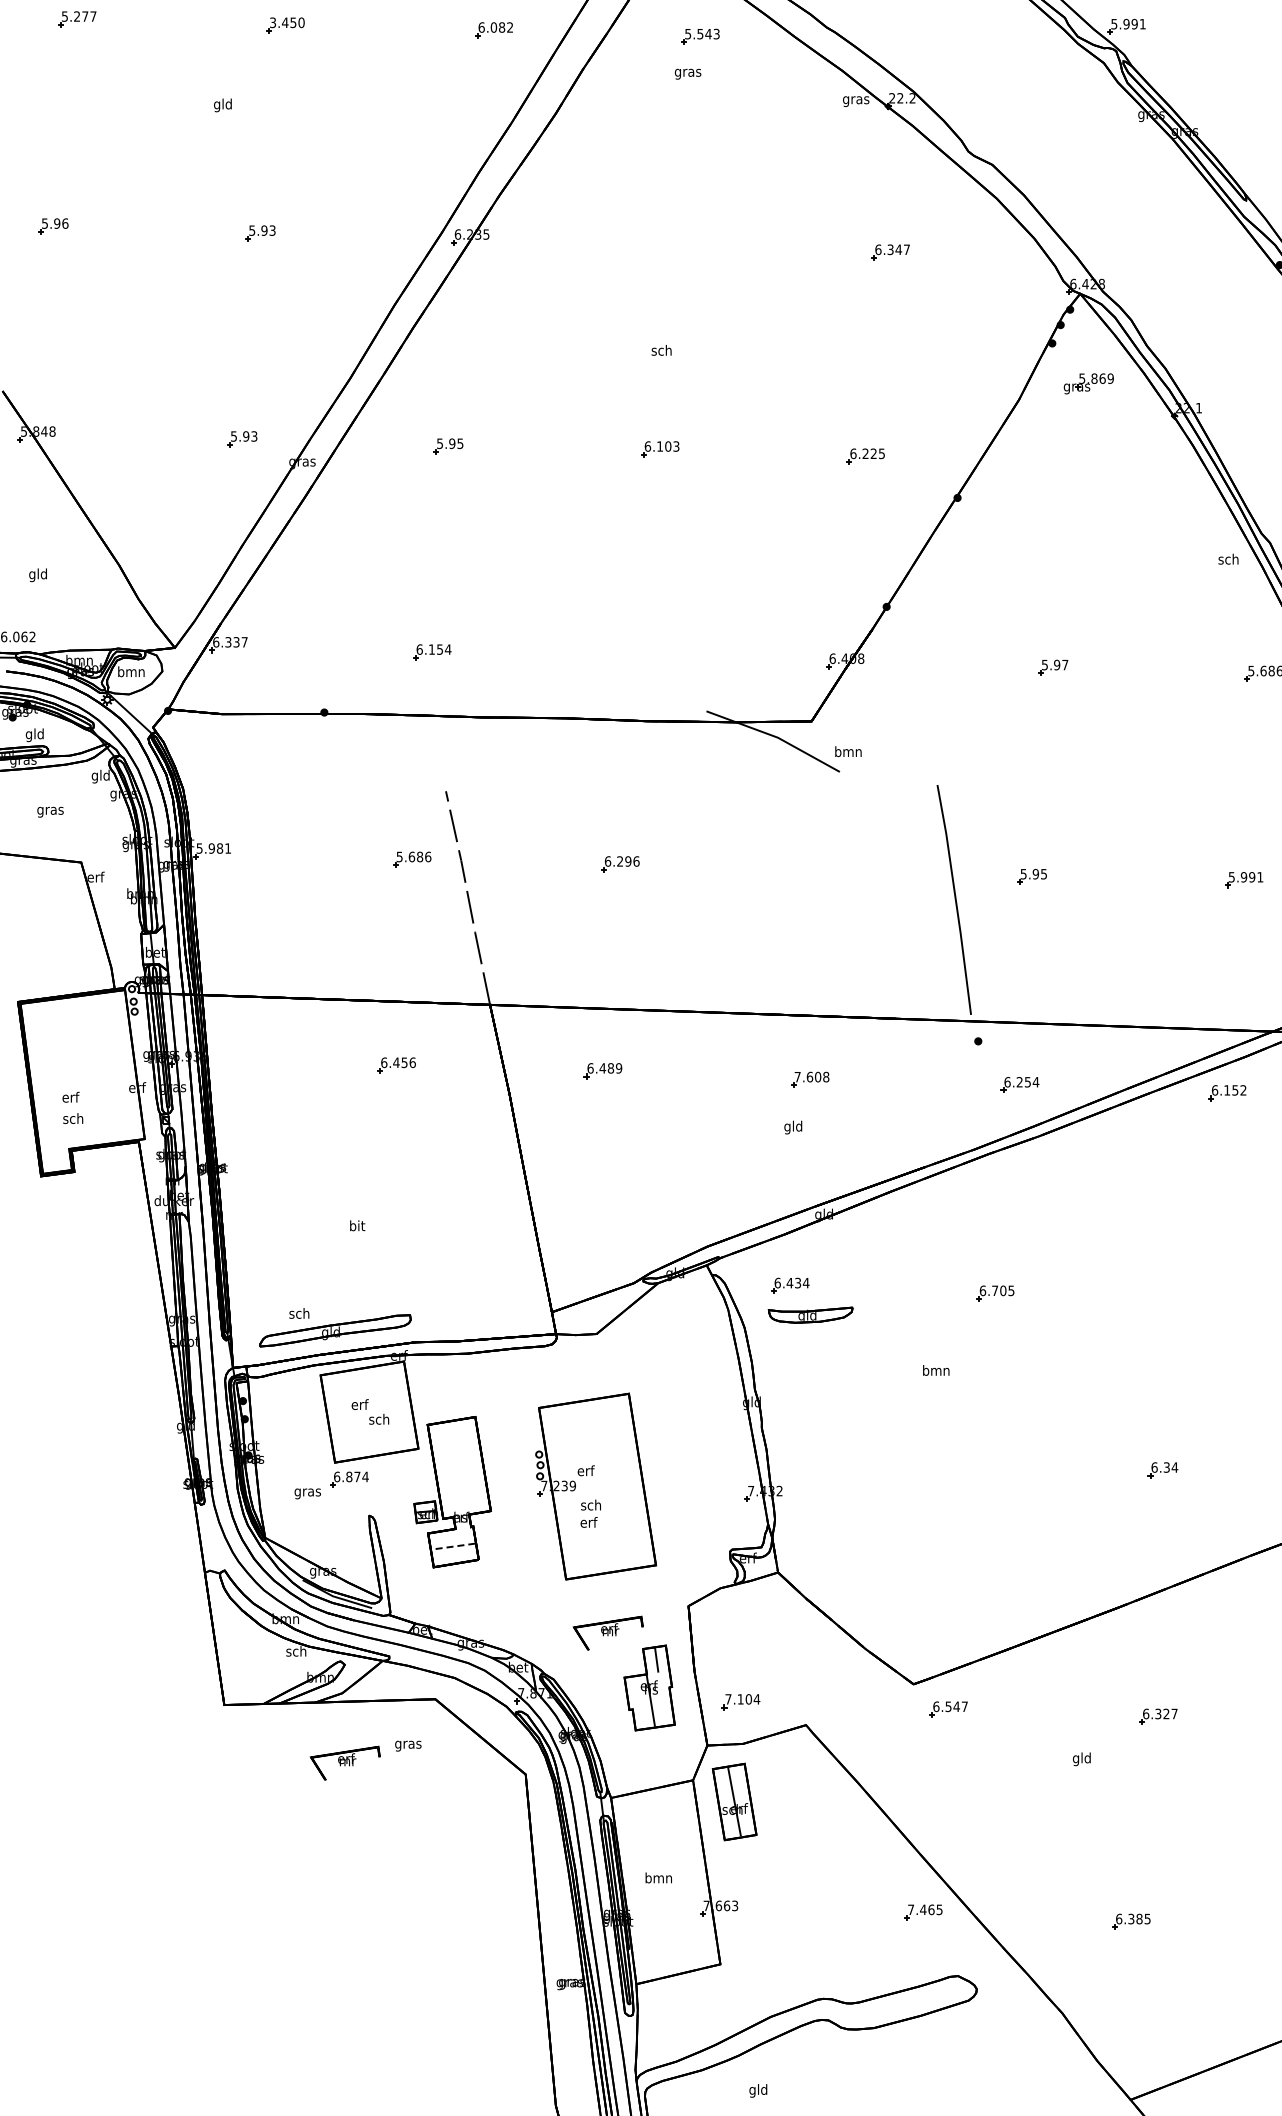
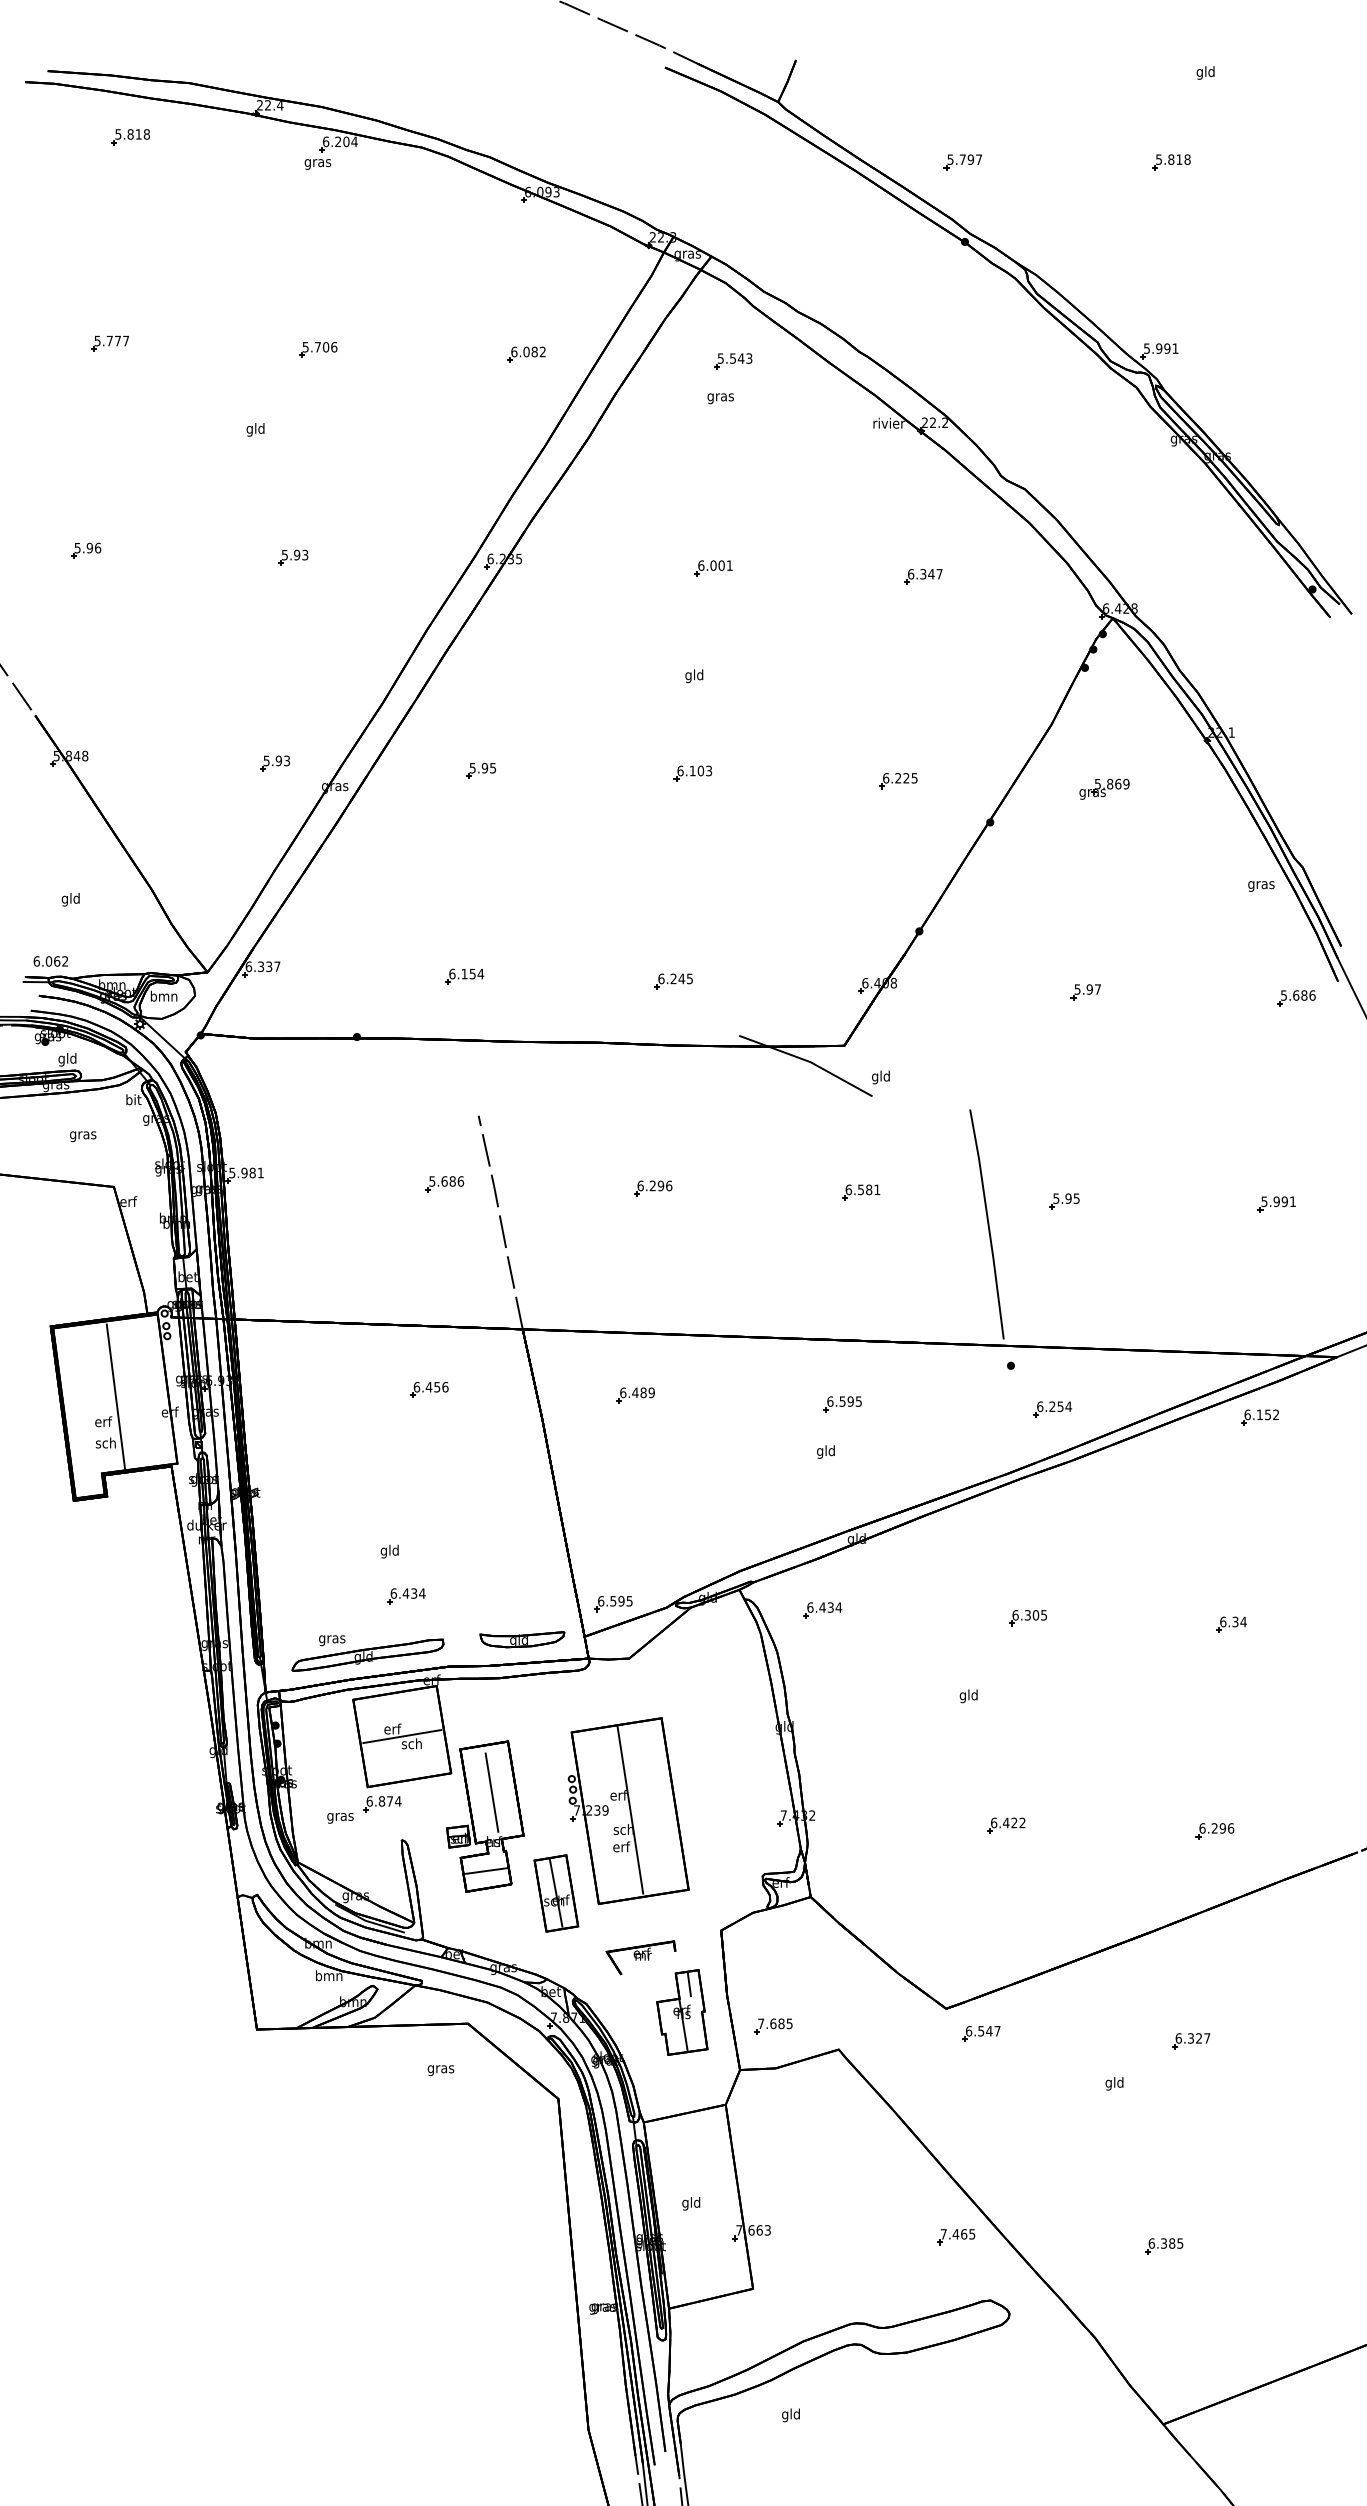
text: (76, 16) -> (109, 340), 5.277 -> 5.777
text: (287, 23) -> (320, 347), 3.450 -> 5.706
text: (856, 100) -> (889, 424), gras -> rivier
part: (680, 244) -> (713, 568), added
text: (661, 352) -> (694, 676), sch -> gld
part: (1088, 383) -> (1104, 788), moved
text: (1228, 560) -> (1261, 884), sch -> gras
part: (640, 657) -> (673, 981), added
text: (848, 753) -> (881, 1077), bmn -> gld
text: (100, 776) -> (133, 1100), gld -> bit
part: (828, 868) -> (861, 1192), added
line: (82, 1072) -> (115, 1396), added
text: (811, 1077) -> (844, 1401), 7.608 -> 6.595
text: (356, 1227) -> (389, 1551), bit -> gld
part: (373, 1272) -> (406, 1596), added
part: (580, 1280) -> (613, 1604), added
text: (994, 1291) -> (1027, 1615), 6.705 -> 6.305
text: (299, 1315) -> (332, 1639), sch -> gras
part: (810, 1315) -> (522, 1639), moved
text: (935, 1372) -> (968, 1696), bmn -> gld
line: (369, 1412) -> (402, 1736), added
line: (458, 1468) -> (491, 1792), added
part: (1162, 1470) -> (1231, 1624), moved
line: (597, 1485) -> (630, 1809), added
part: (973, 1501) -> (1006, 1825), added
part: (1181, 1507) -> (1214, 1831), added
line: (453, 1547) -> (486, 1871), dashed -> solid
text: (296, 1651) -> (329, 1975), sch -> bmn
text: (748, 1699) -> (781, 2023), 7.104 -> 7.685
part: (344, 1763) -> (377, 2087), removed
part: (734, 1802) -> (556, 1893), moved
text: (658, 1879) -> (691, 2203), bmn -> gld

